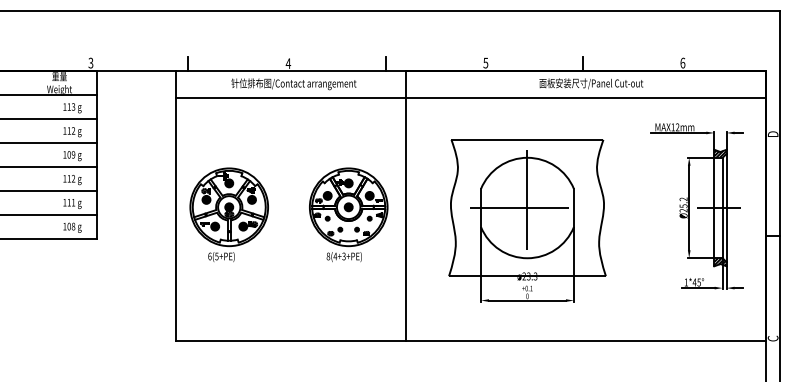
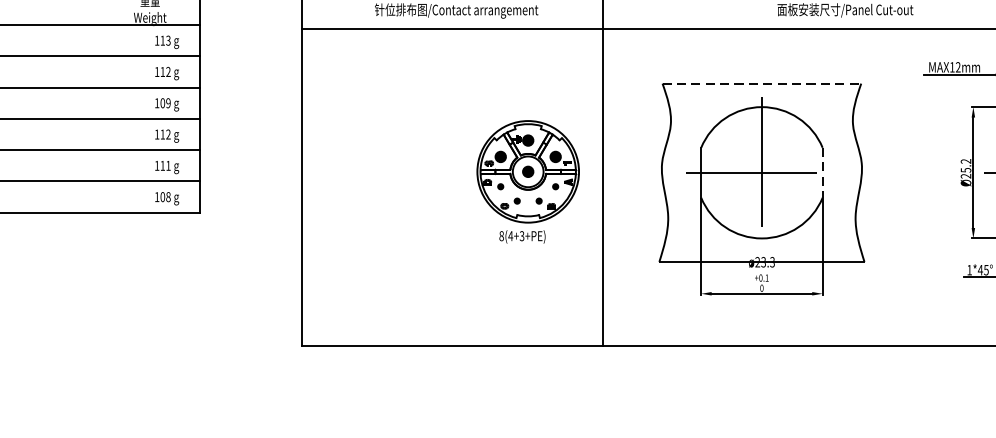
line: (527, 139) -> (761, 83), solid -> dashed
line: (573, 208) -> (822, 173), solid -> dashed
part: (228, 214) -> (371, 181), removed

